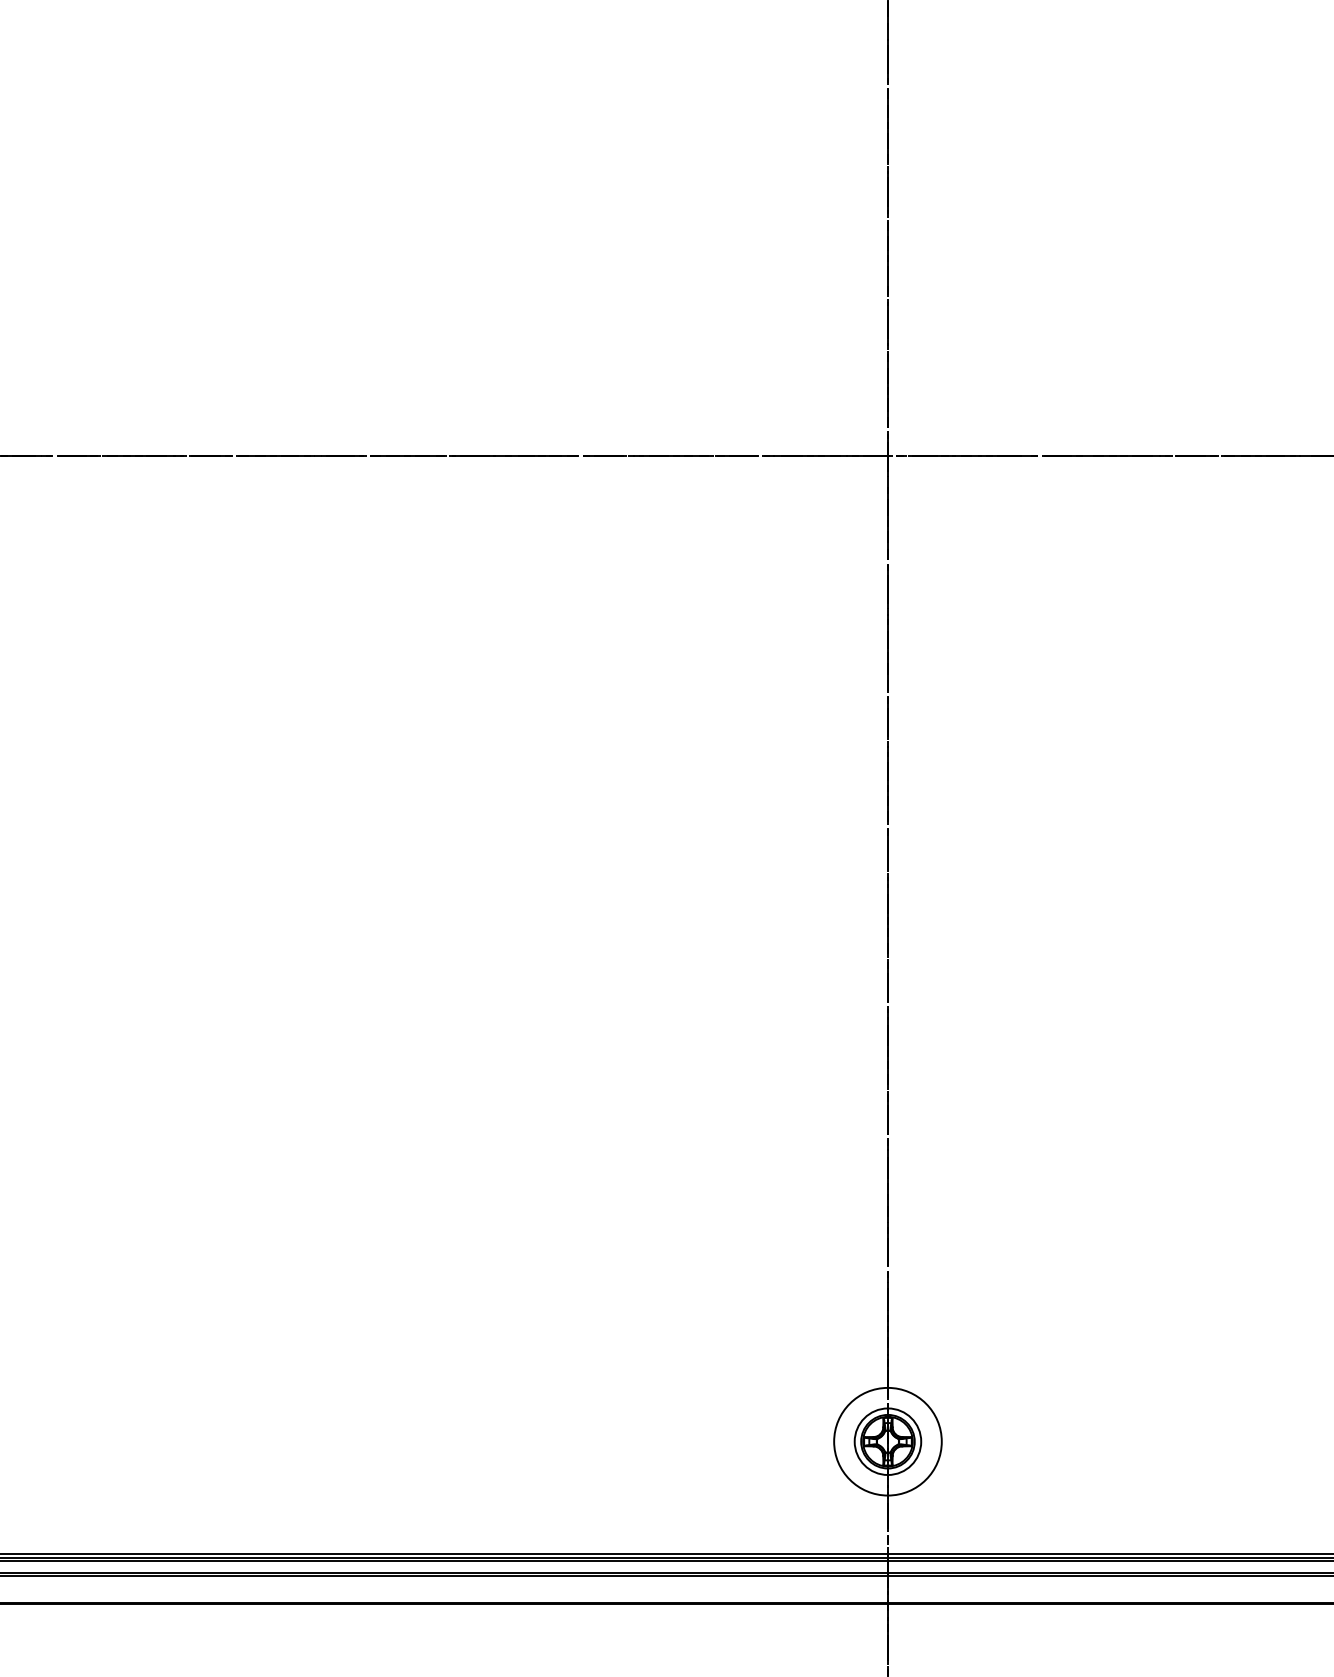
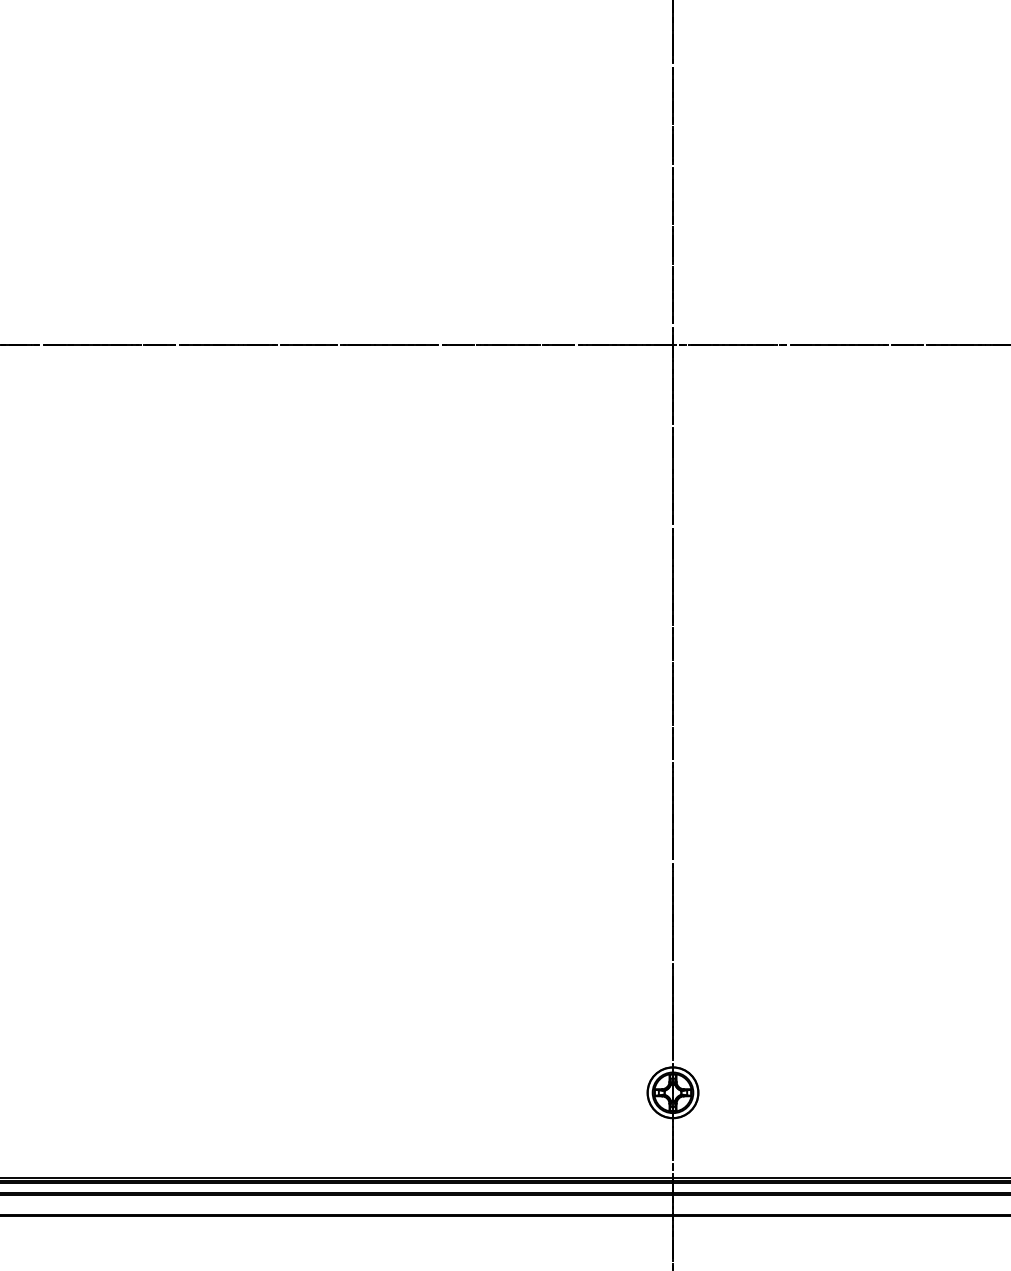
circle: (887, 1441) -> (672, 1092), size x0.62

